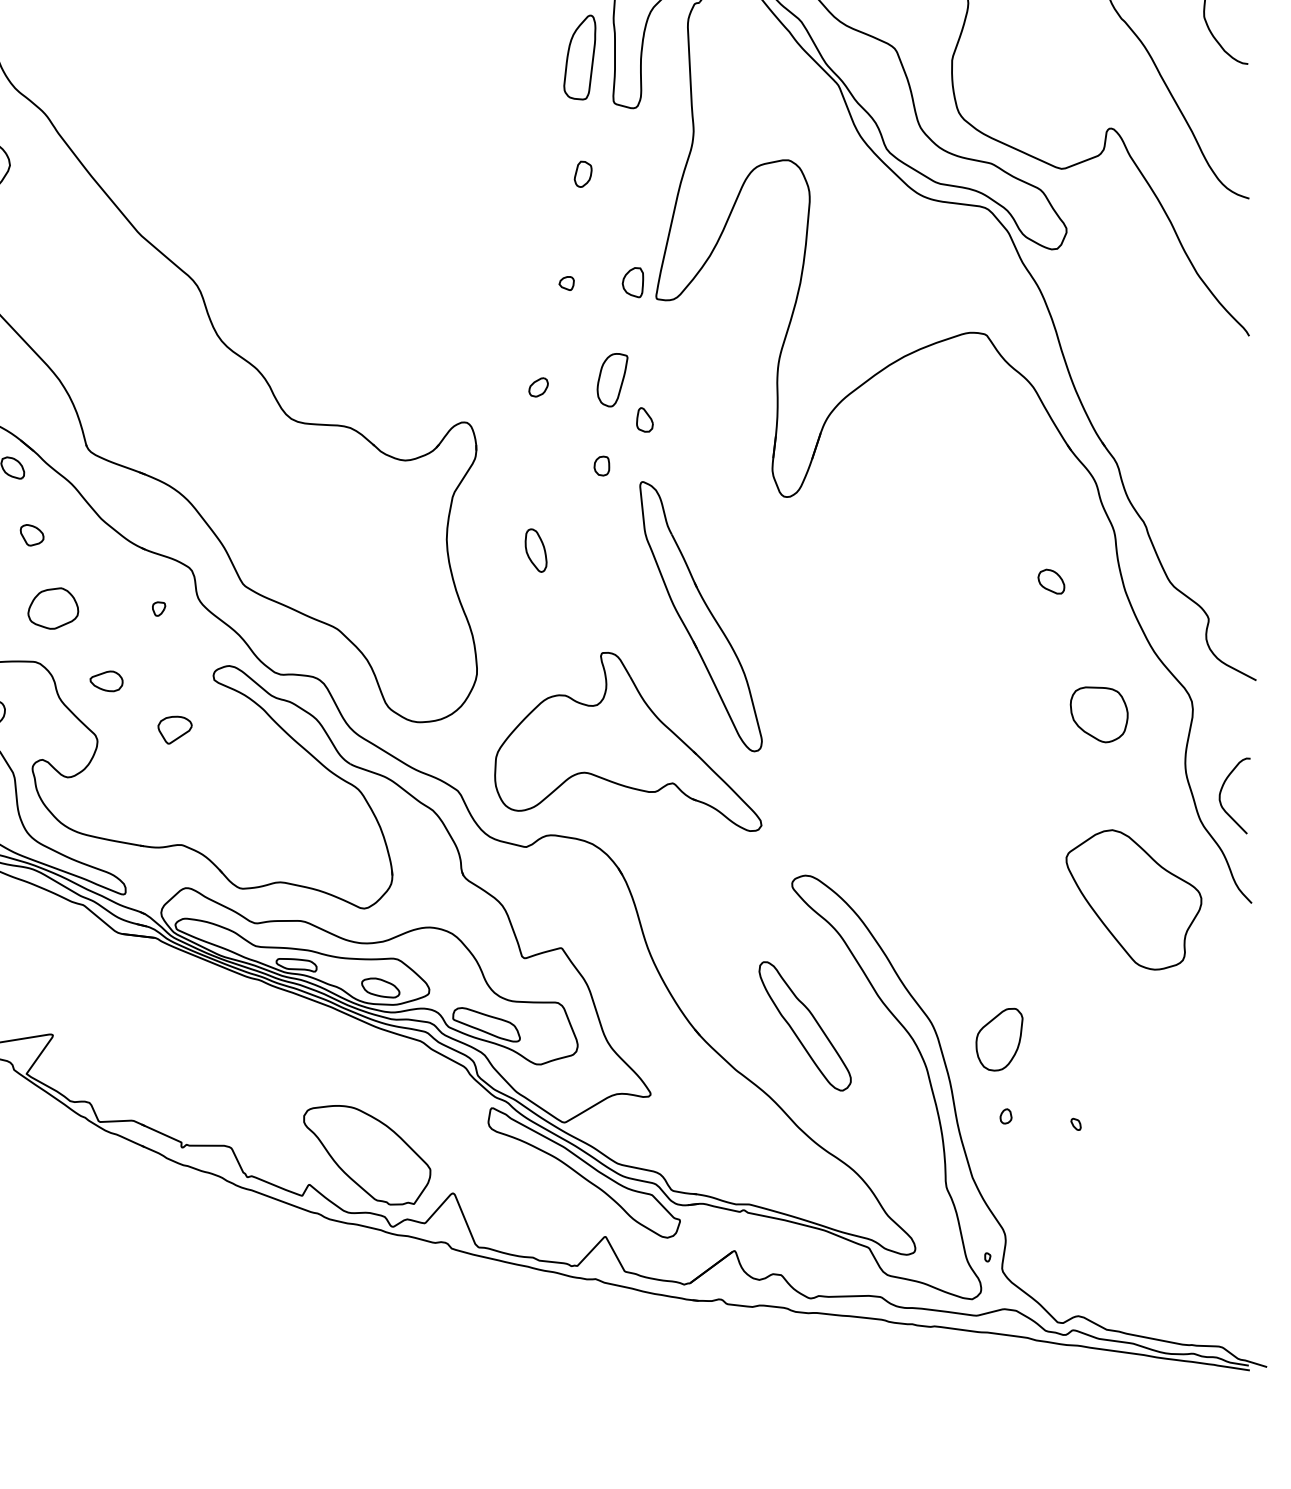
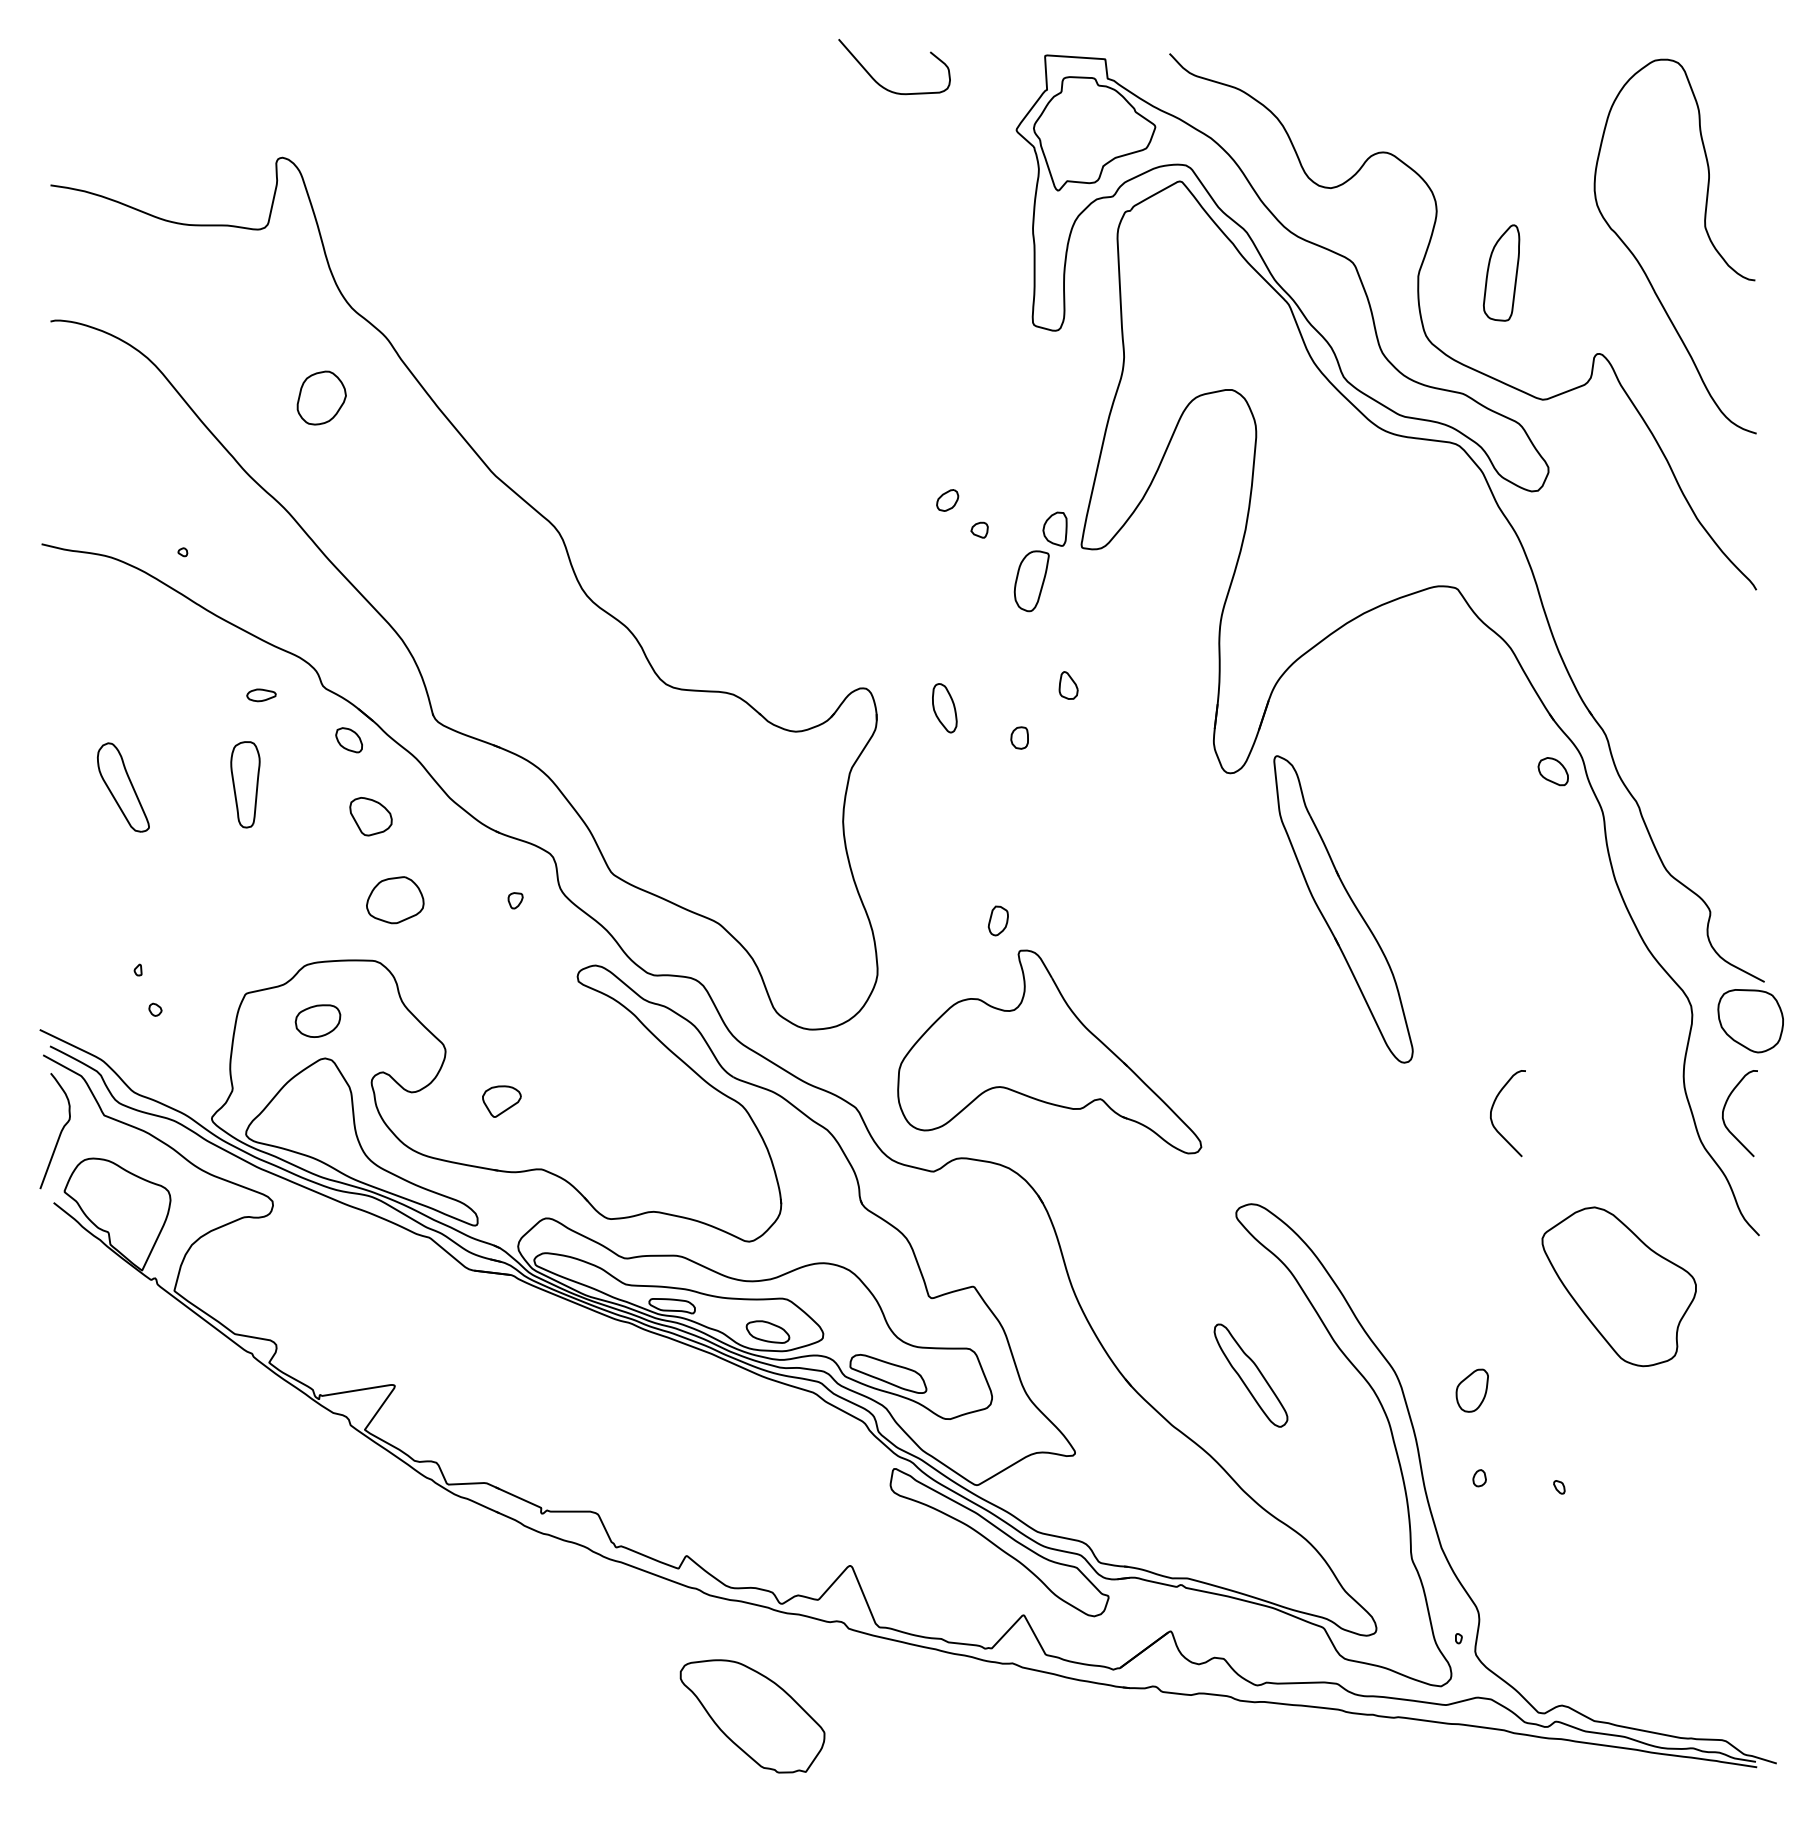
part: (579, 57) -> (1501, 272), moved
part: (582, 173) -> (997, 920), moved
part: (612, 380) -> (1031, 581), moved
part: (538, 387) -> (947, 500), moved
part: (32, 535) -> (371, 816), size x1.6
part: (535, 550) -> (944, 708), moved
part: (1050, 581) -> (1552, 771), moved
part: (701, 616) -> (1343, 909), moved
part: (106, 681) -> (455, 983), removed
part: (1099, 715) -> (1750, 1021), moved
part: (174, 730) -> (501, 1101), moved
curve: (1018, 790) -> (1493, 1107), added
part: (1133, 899) -> (1618, 1286), moved
part: (804, 1026) -> (1250, 1375), size x0.7
part: (999, 1039) -> (1472, 1390), size x0.6
part: (367, 1155) -> (752, 1716), moved

